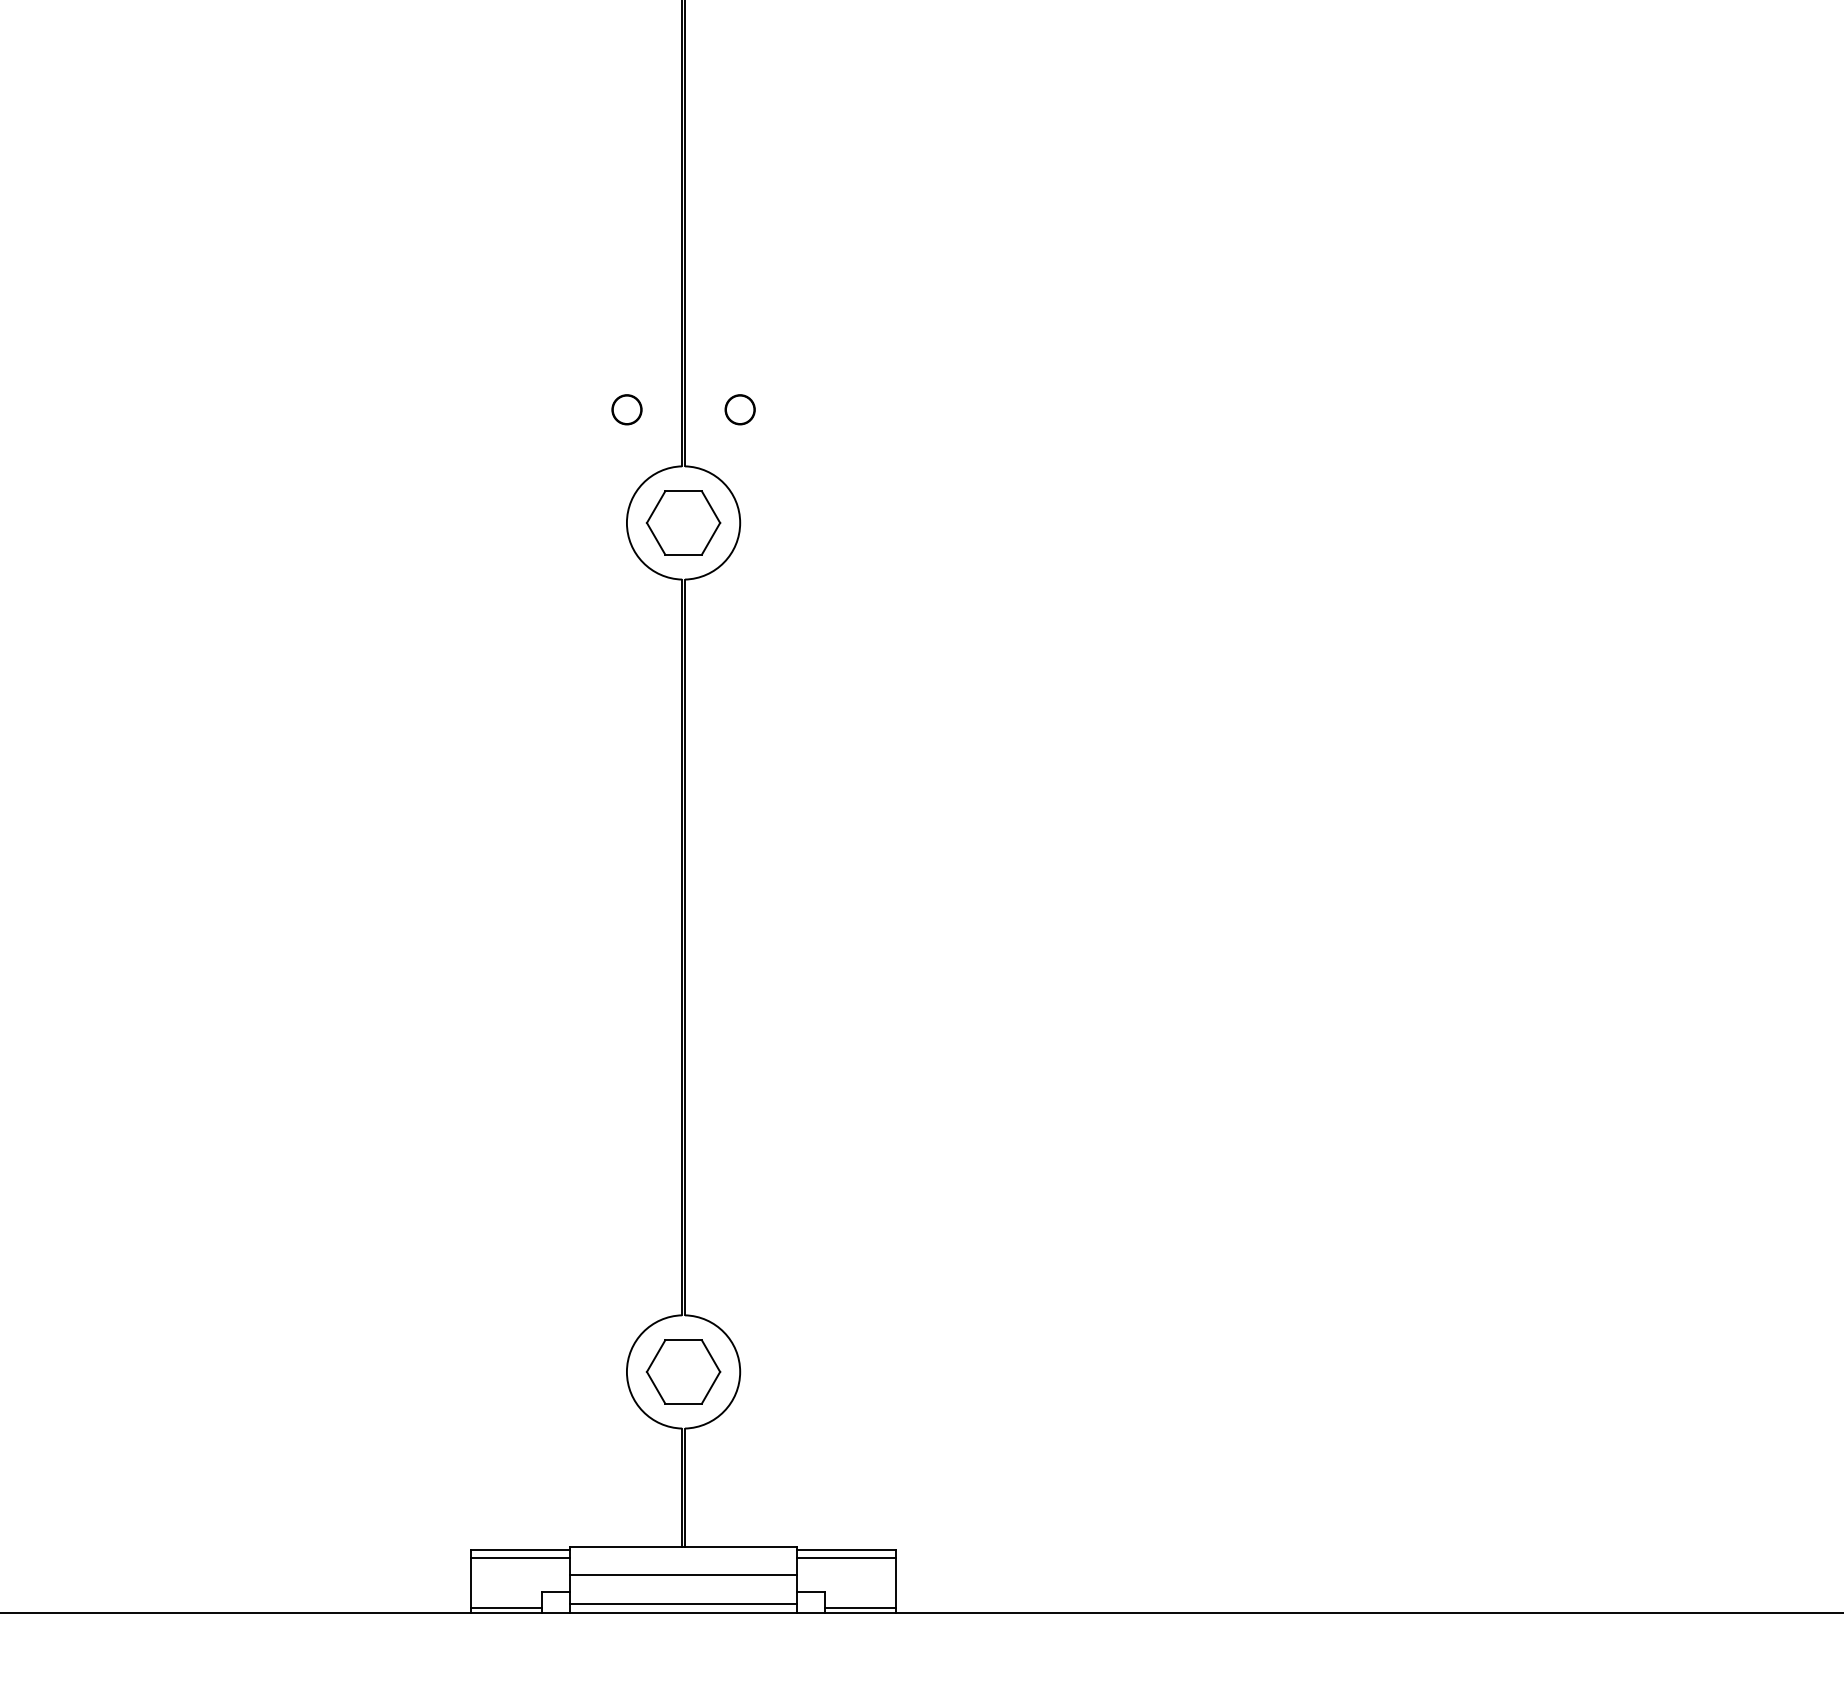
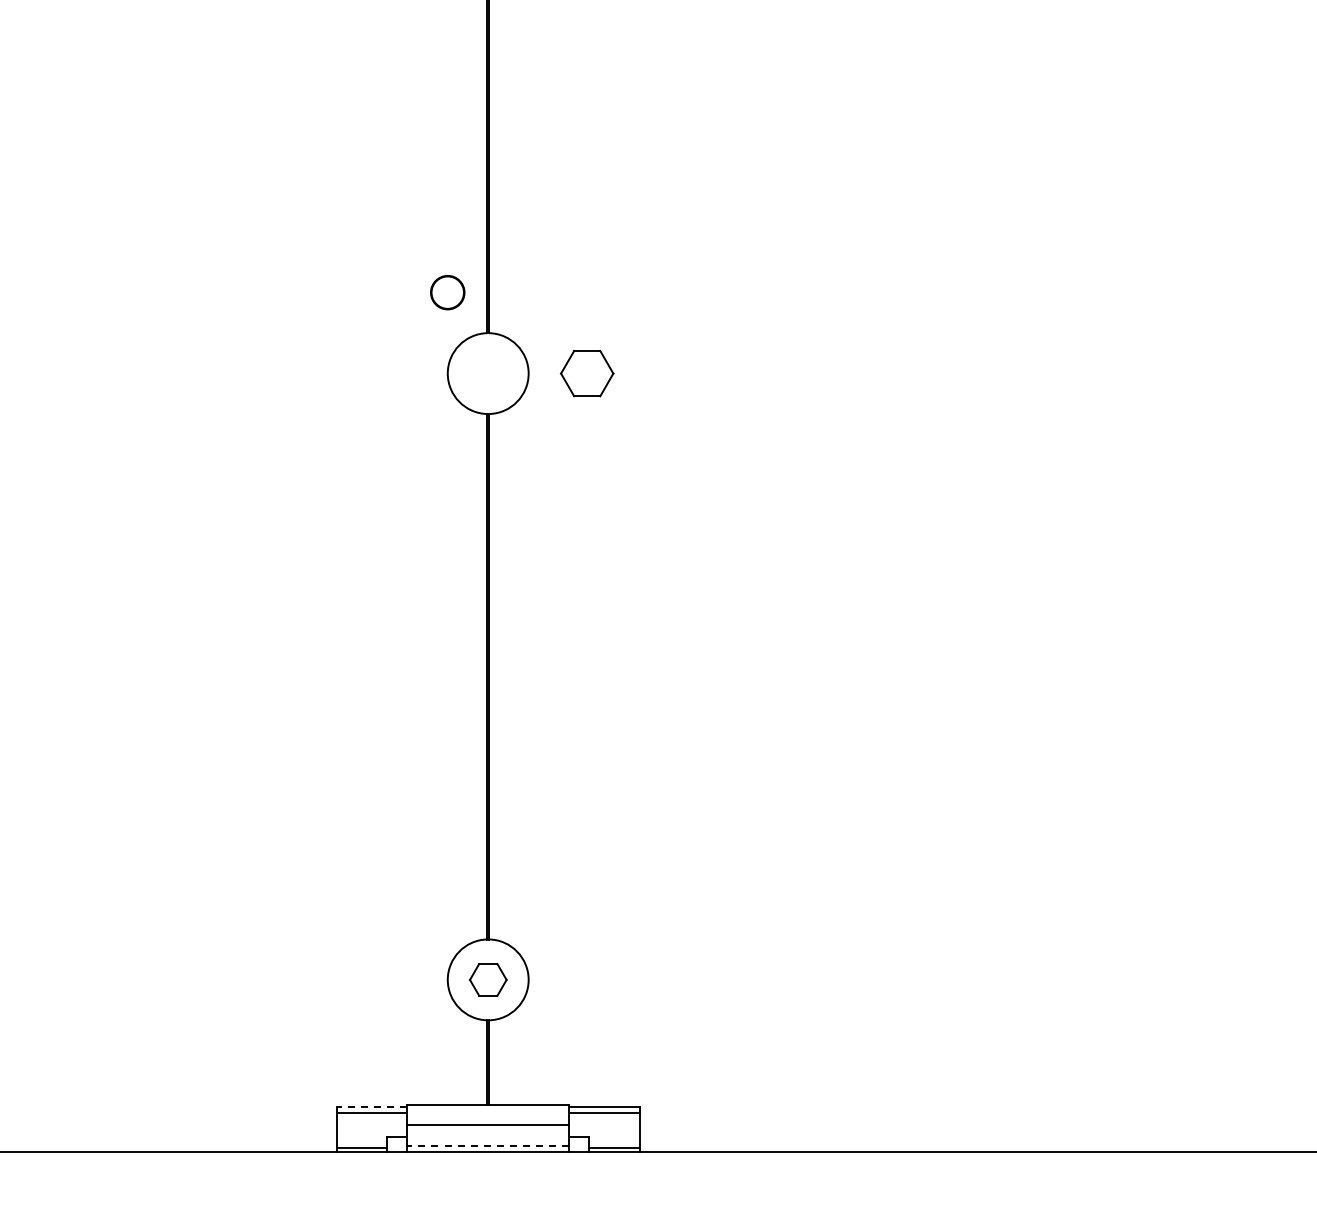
part: (626, 409) -> (447, 292), size x1.6
part: (739, 409) -> (528, 292), removed
part: (683, 522) -> (587, 373), moved
part: (683, 1371) -> (488, 979), size x0.7
line: (520, 1550) -> (371, 1107), solid -> dashed
line: (683, 1603) -> (488, 1145), solid -> dashed

